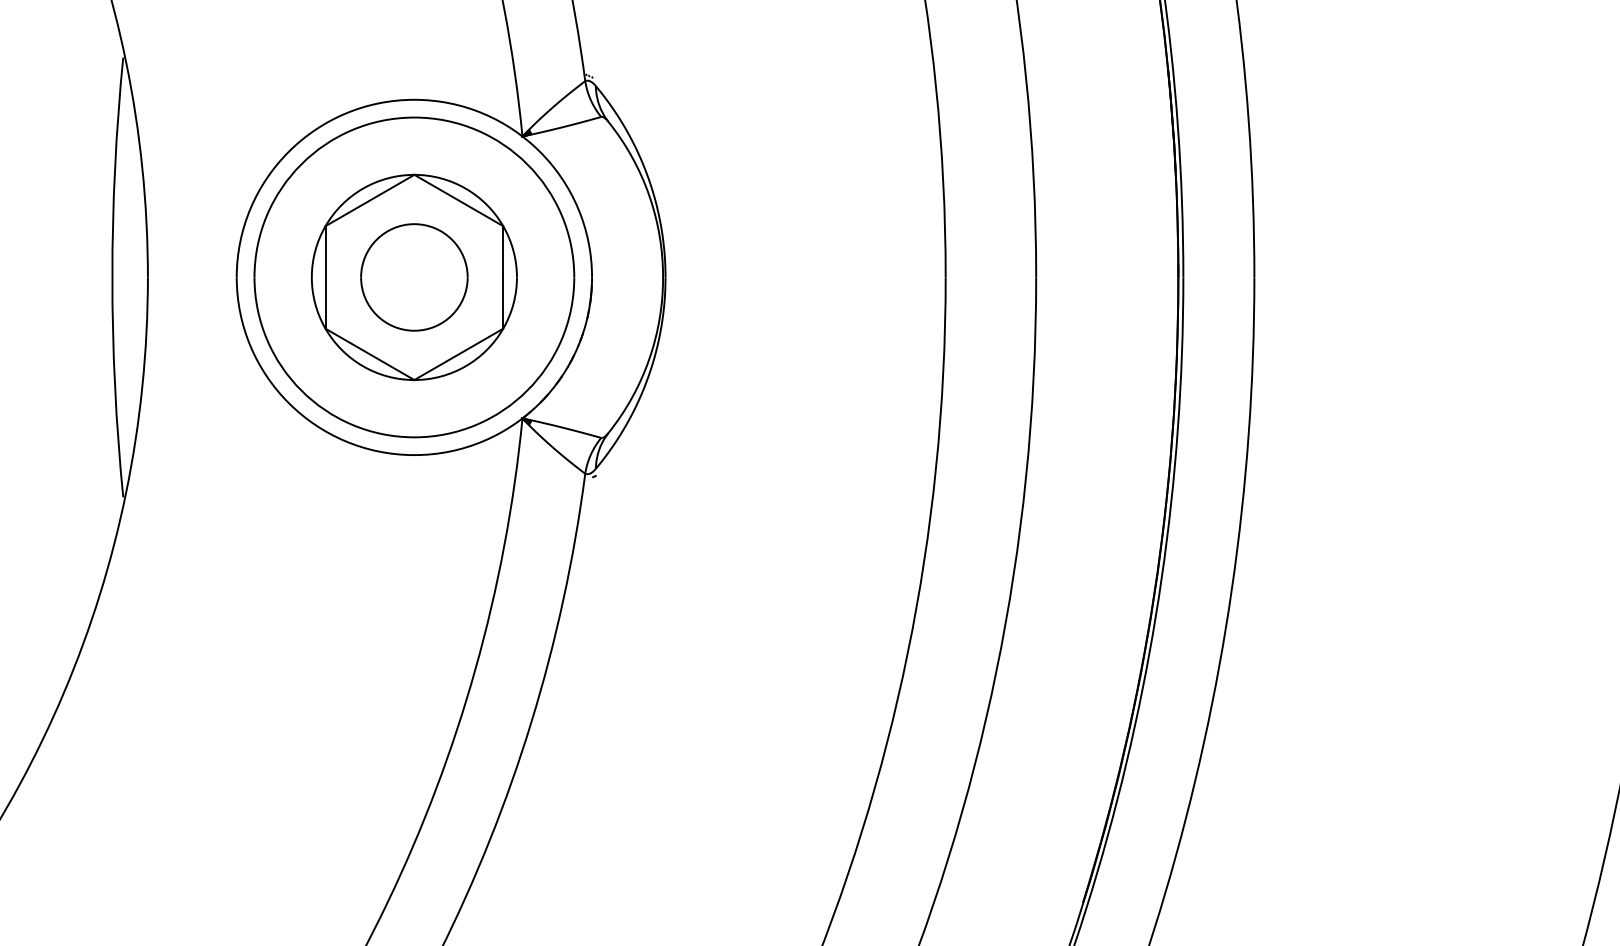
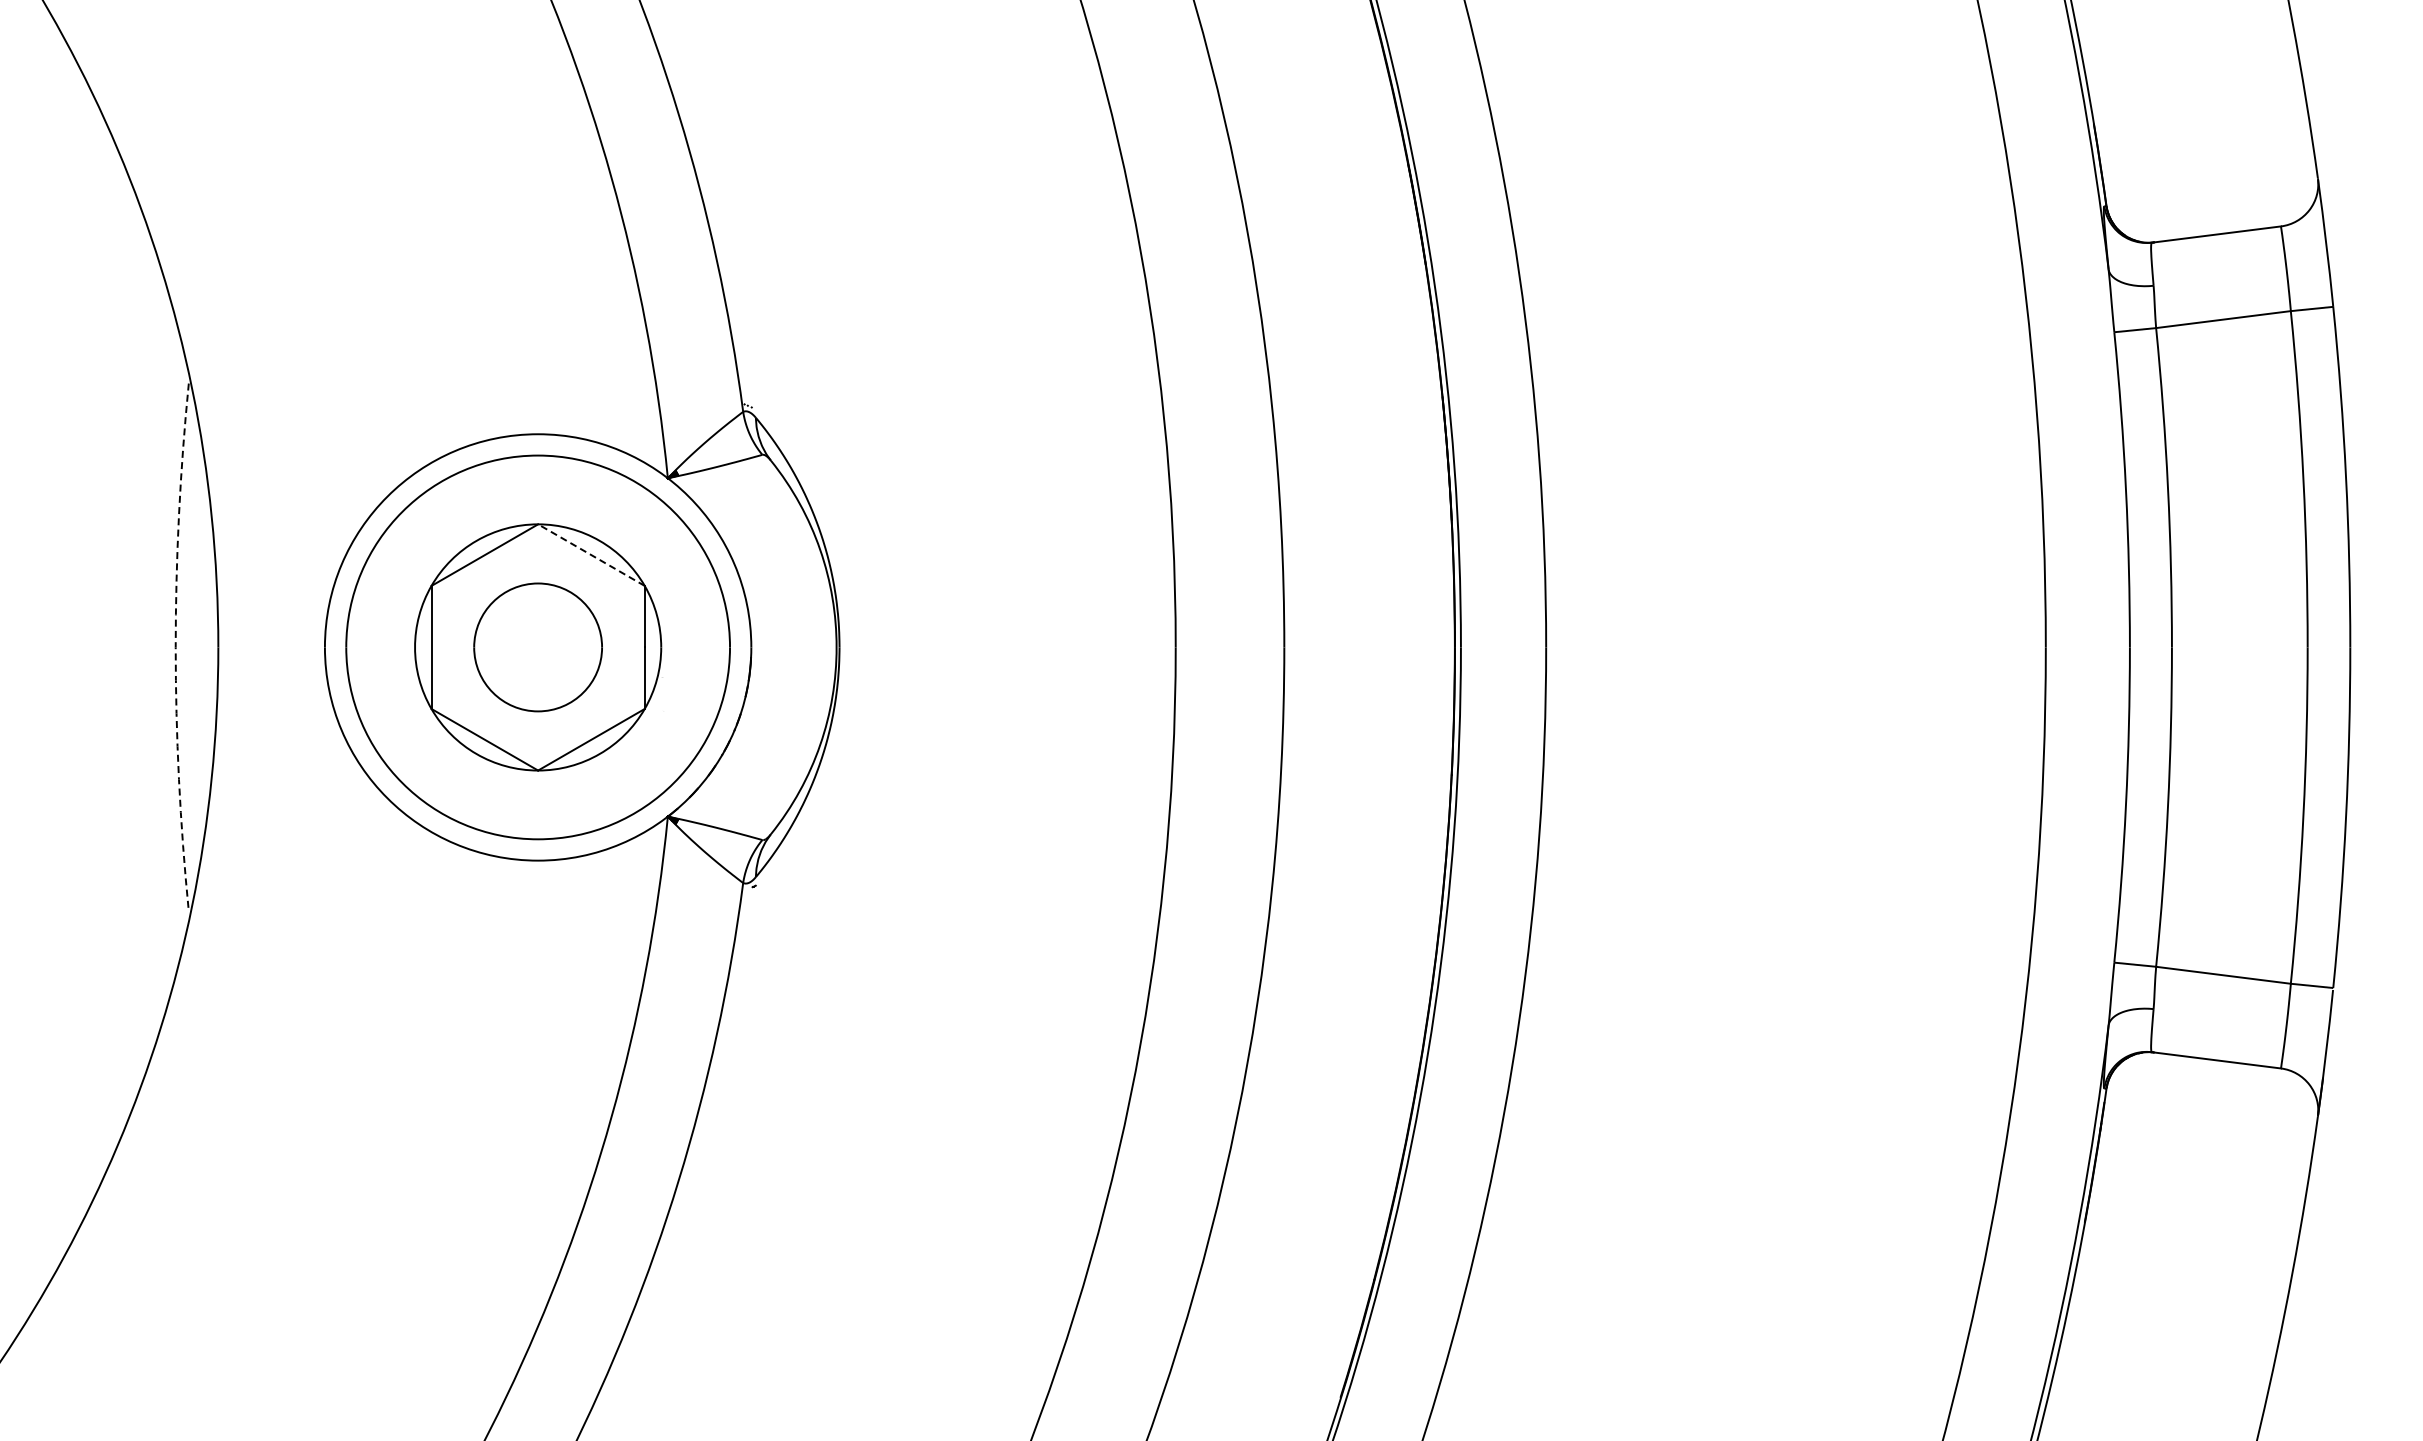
line: (458, 200) -> (591, 555), solid -> dashed
arc: (112, 277) -> (175, 647), solid -> dashed

